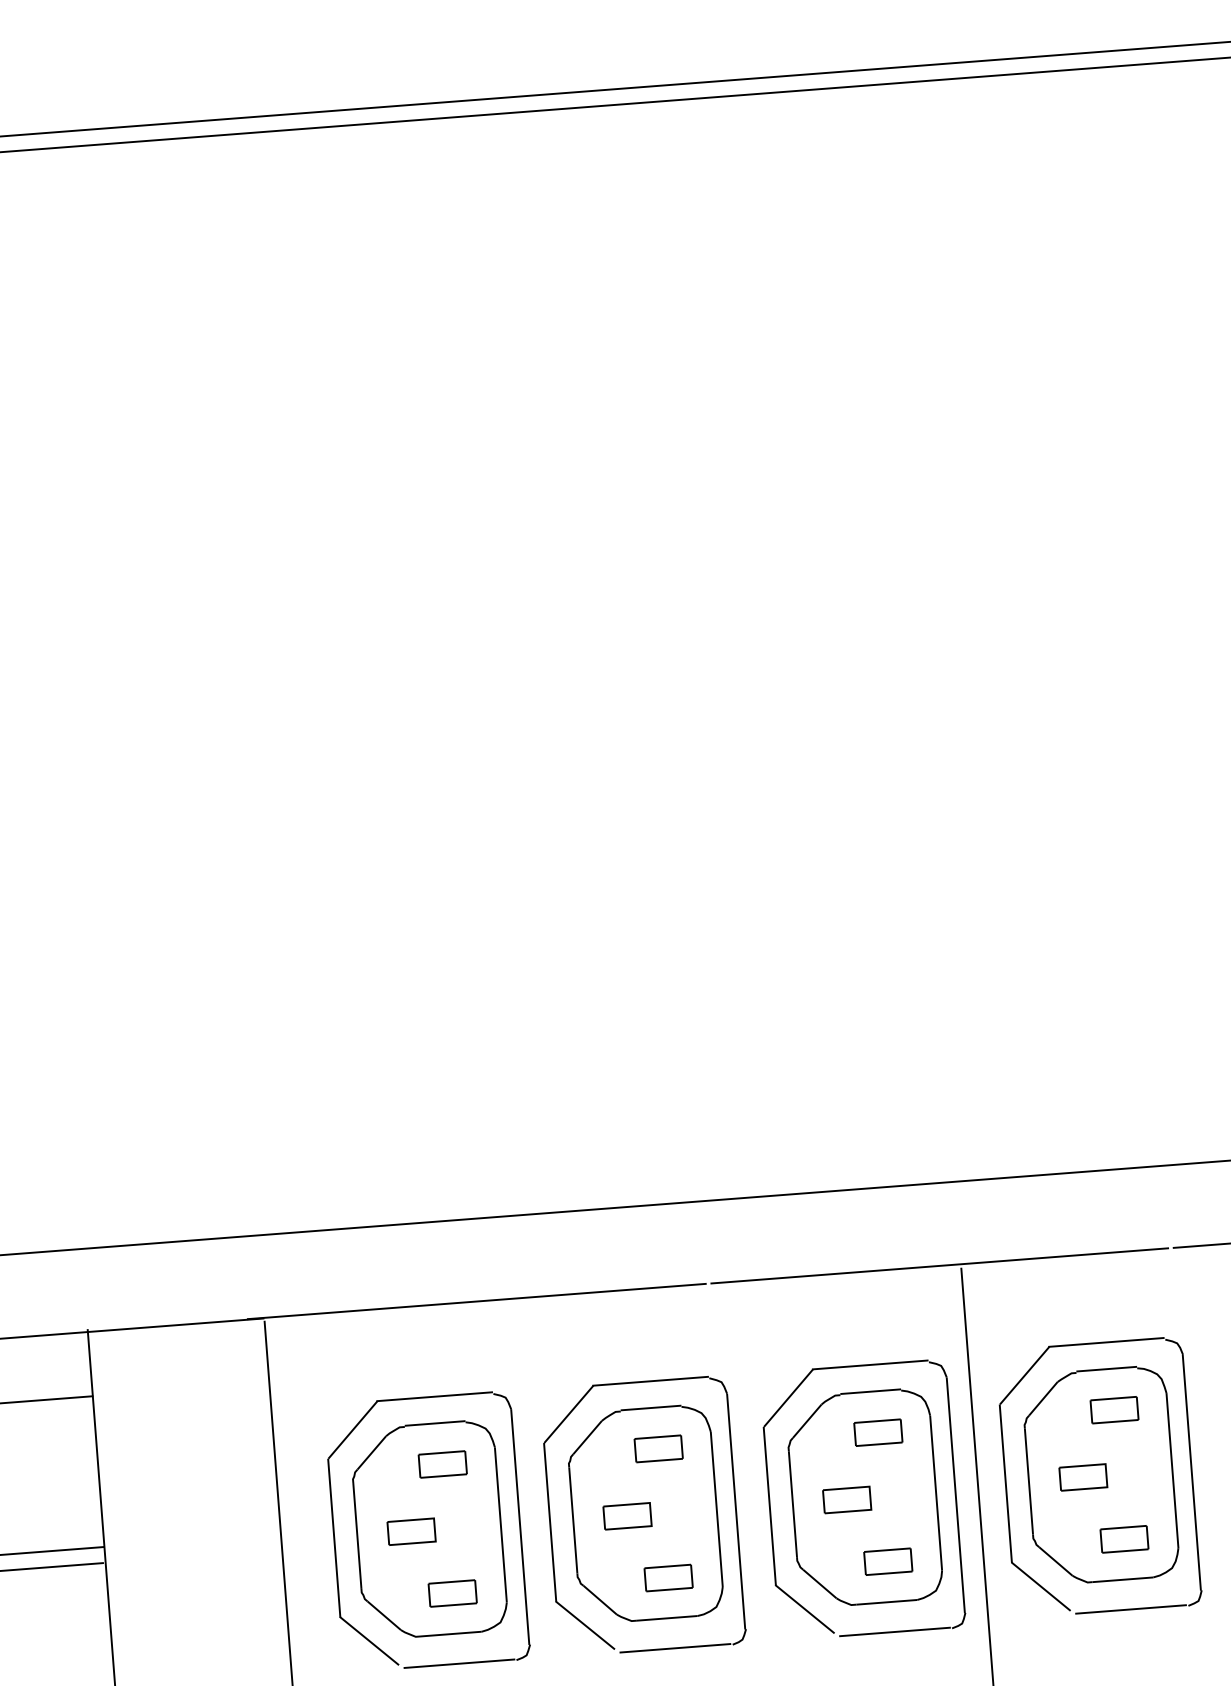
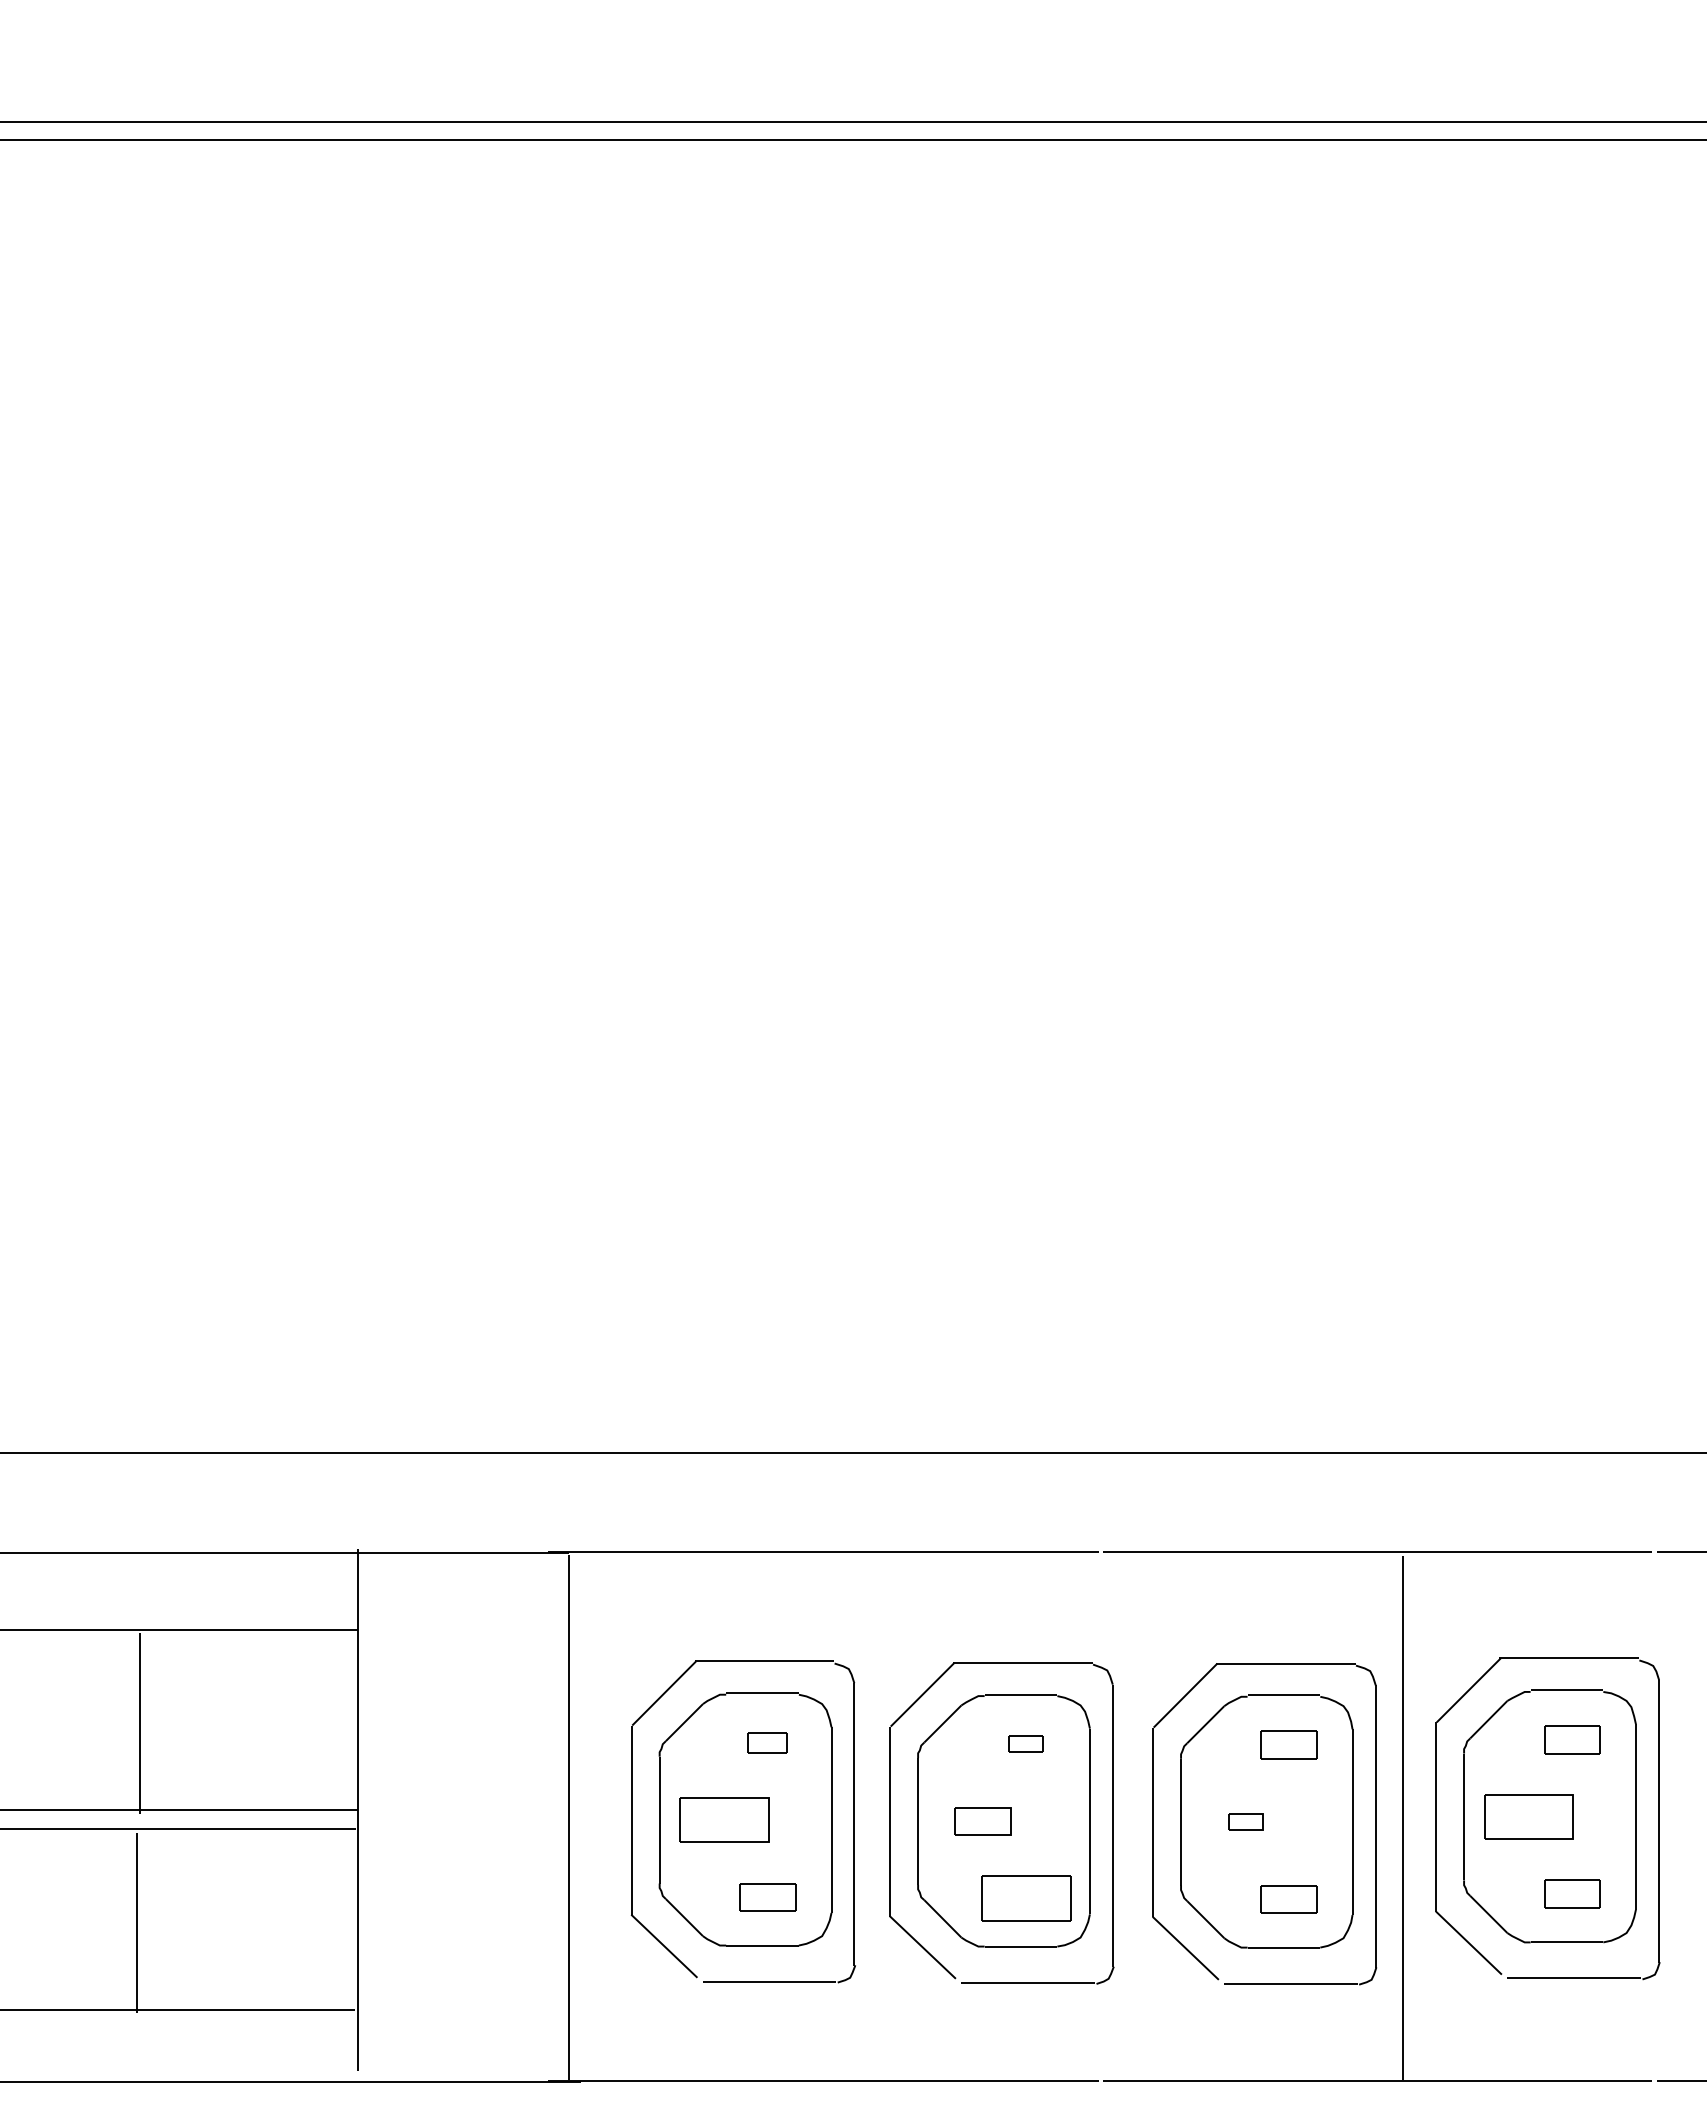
part: (657, 1448) -> (1025, 1743), size x0.6
part: (442, 1464) -> (767, 1742), size x0.7
part: (1083, 1477) -> (1529, 1816), size x1.6
part: (846, 1499) -> (1245, 1821), size x0.6
part: (411, 1531) -> (724, 1819), size x1.6
part: (667, 1577) -> (1025, 1898), size x1.6

